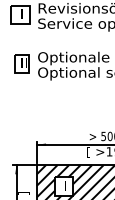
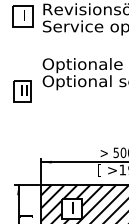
part: (21, 63) -> (21, 91), moved

